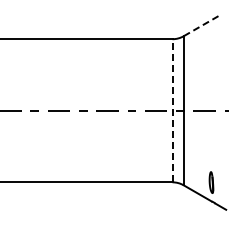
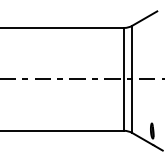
line: (200, 26) -> (144, 18), dashed -> solid
line: (172, 110) -> (124, 79), dashed -> solid

